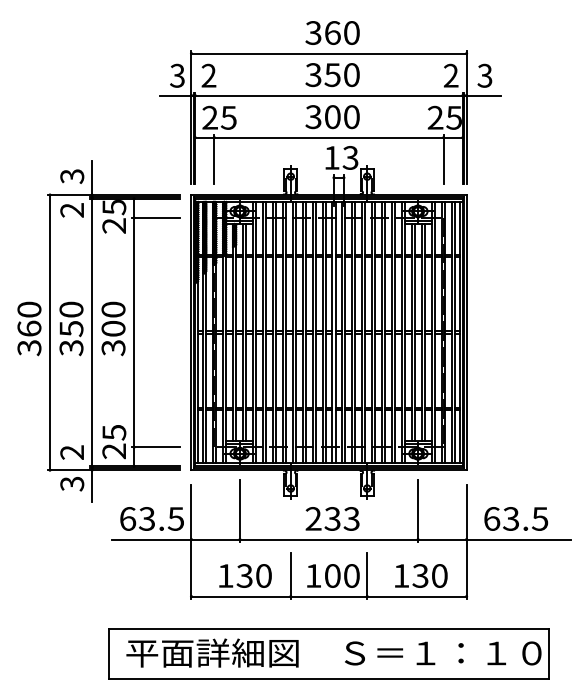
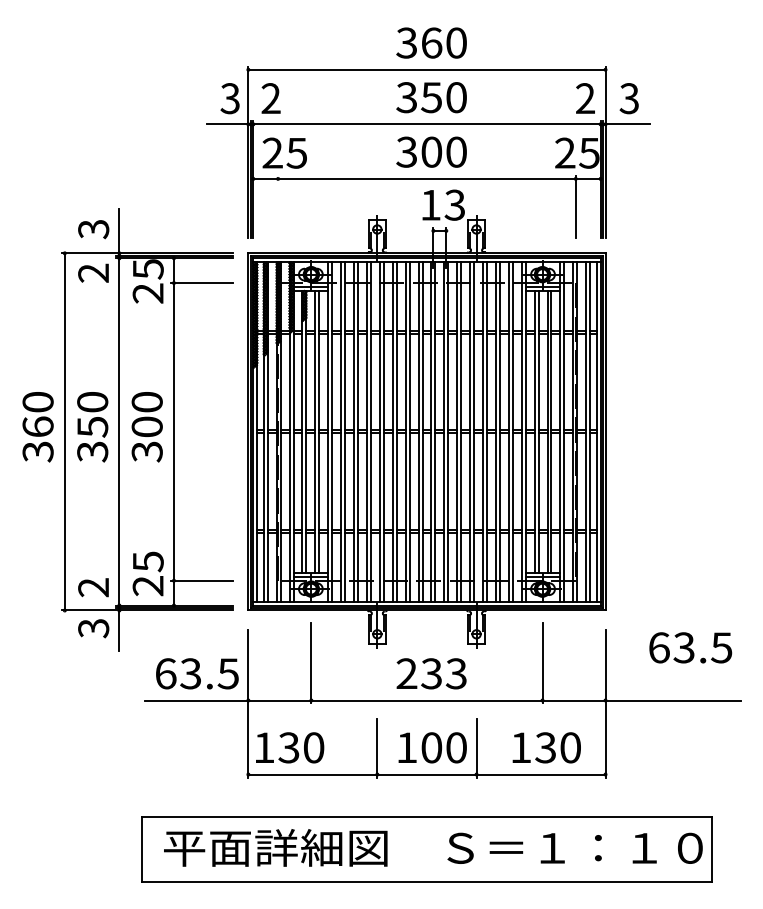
line: (214, 159) -> (278, 207), removed
text: (516, 518) -> (691, 647), moved
text: (245, 575) -> (289, 747), moved

